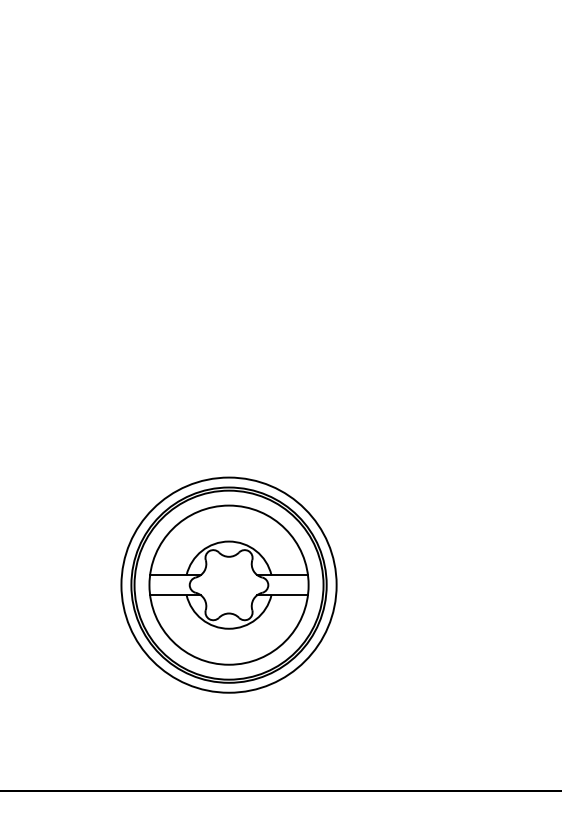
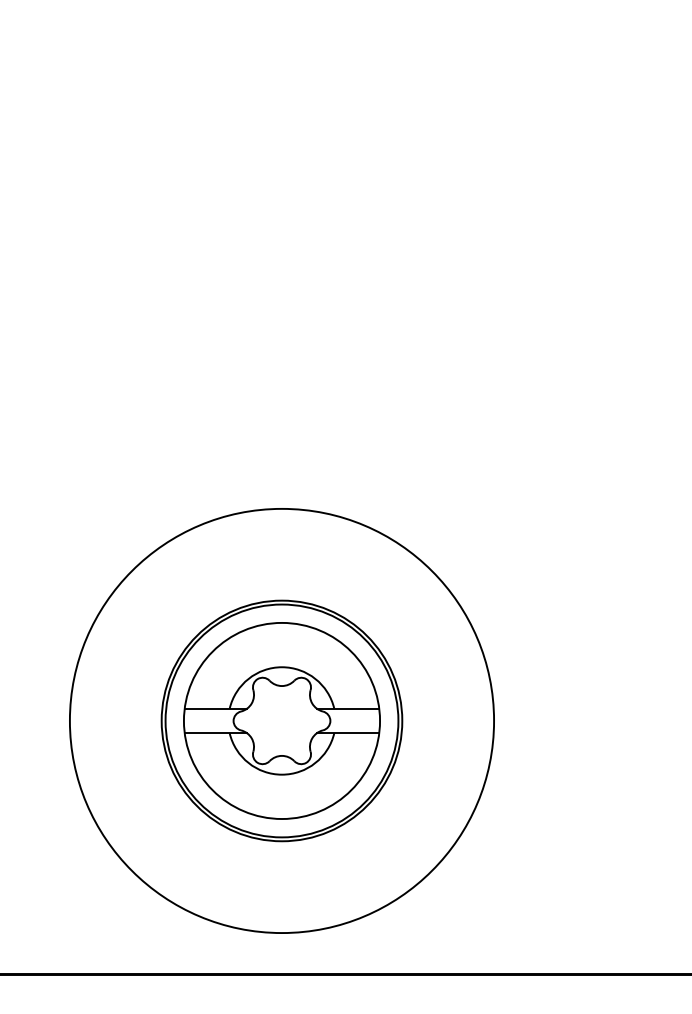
circle: (228, 584) -> (281, 720), size x1.6

